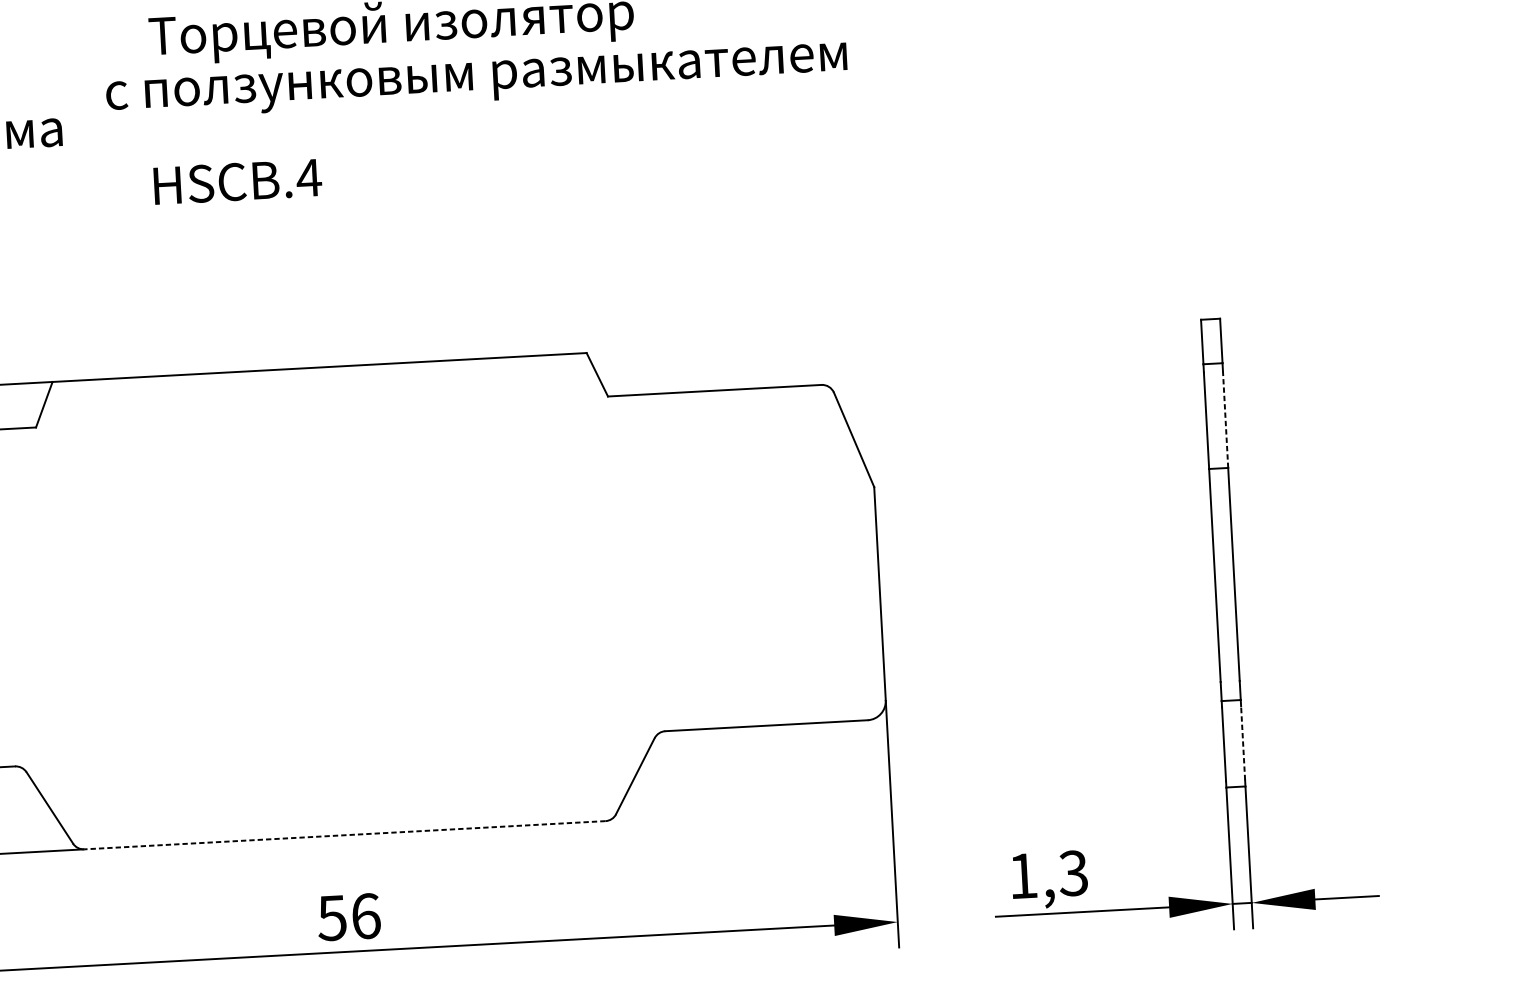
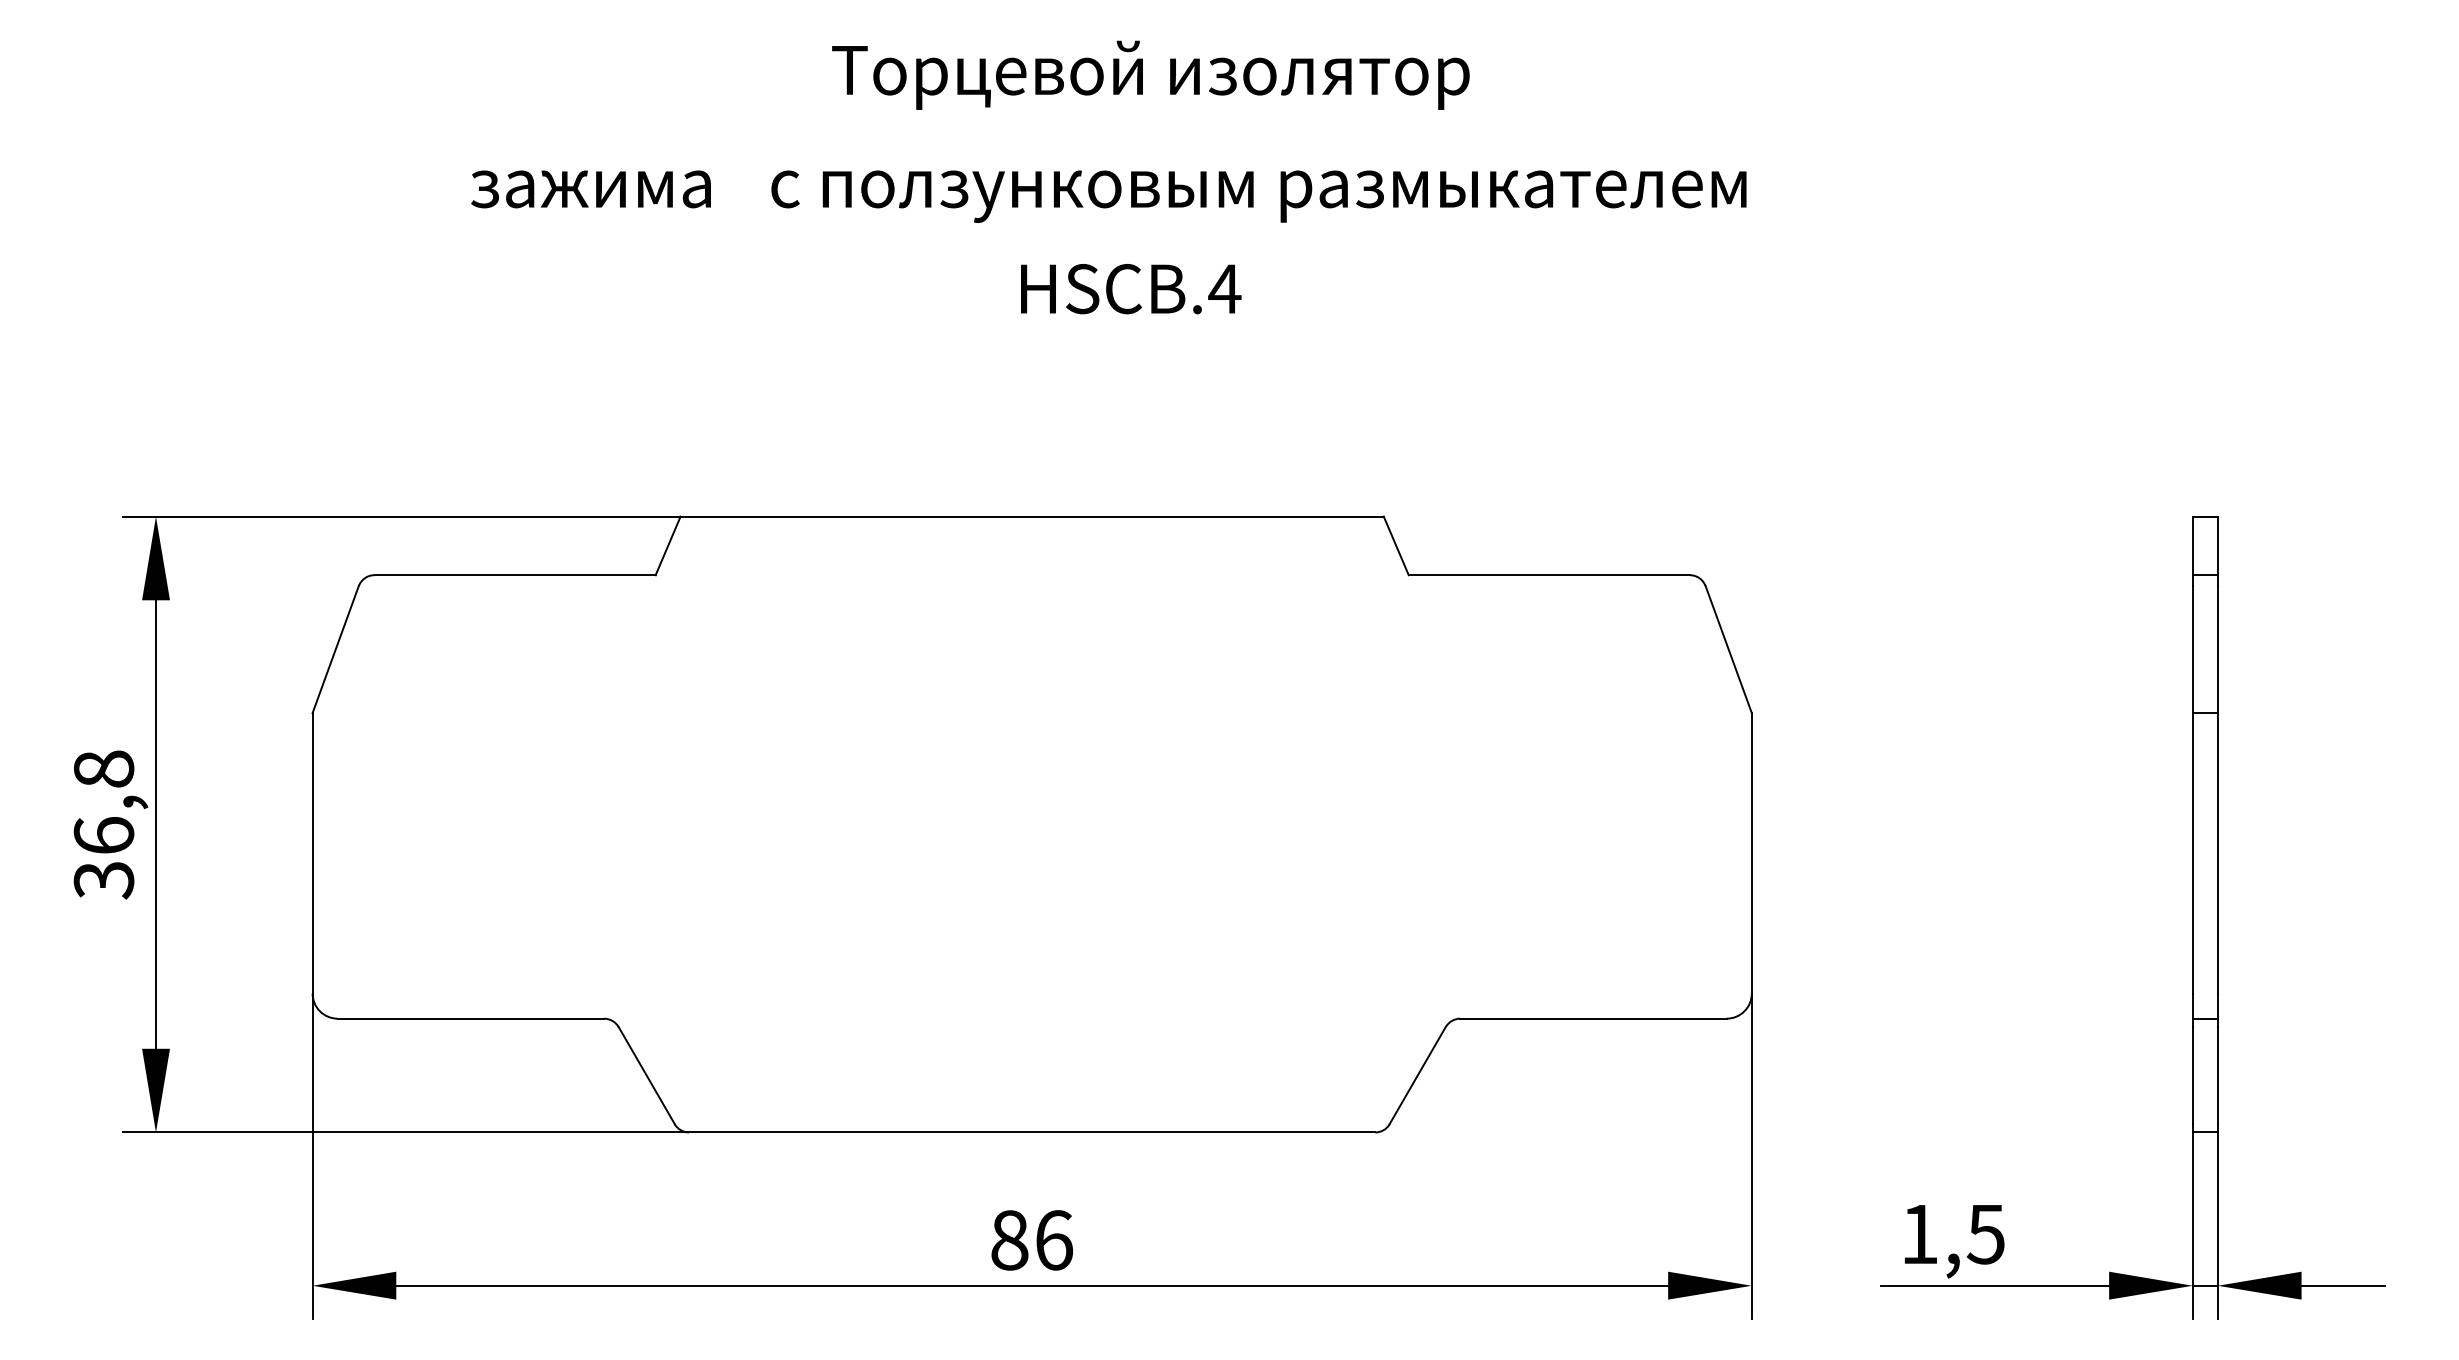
text: (476, 81) -> (1258, 196), moved
text: (238, 182) -> (1131, 289), moved
line: (1225, 419) -> (2217, 649), dashed -> solid
line: (1242, 743) -> (2217, 1075), dashed -> solid
line: (344, 835) -> (1031, 1132), dashed -> solid
text: (1073, 873) -> (1985, 1234), 1,3 -> 1,5
text: (332, 918) -> (1009, 1240), 56 -> 86

